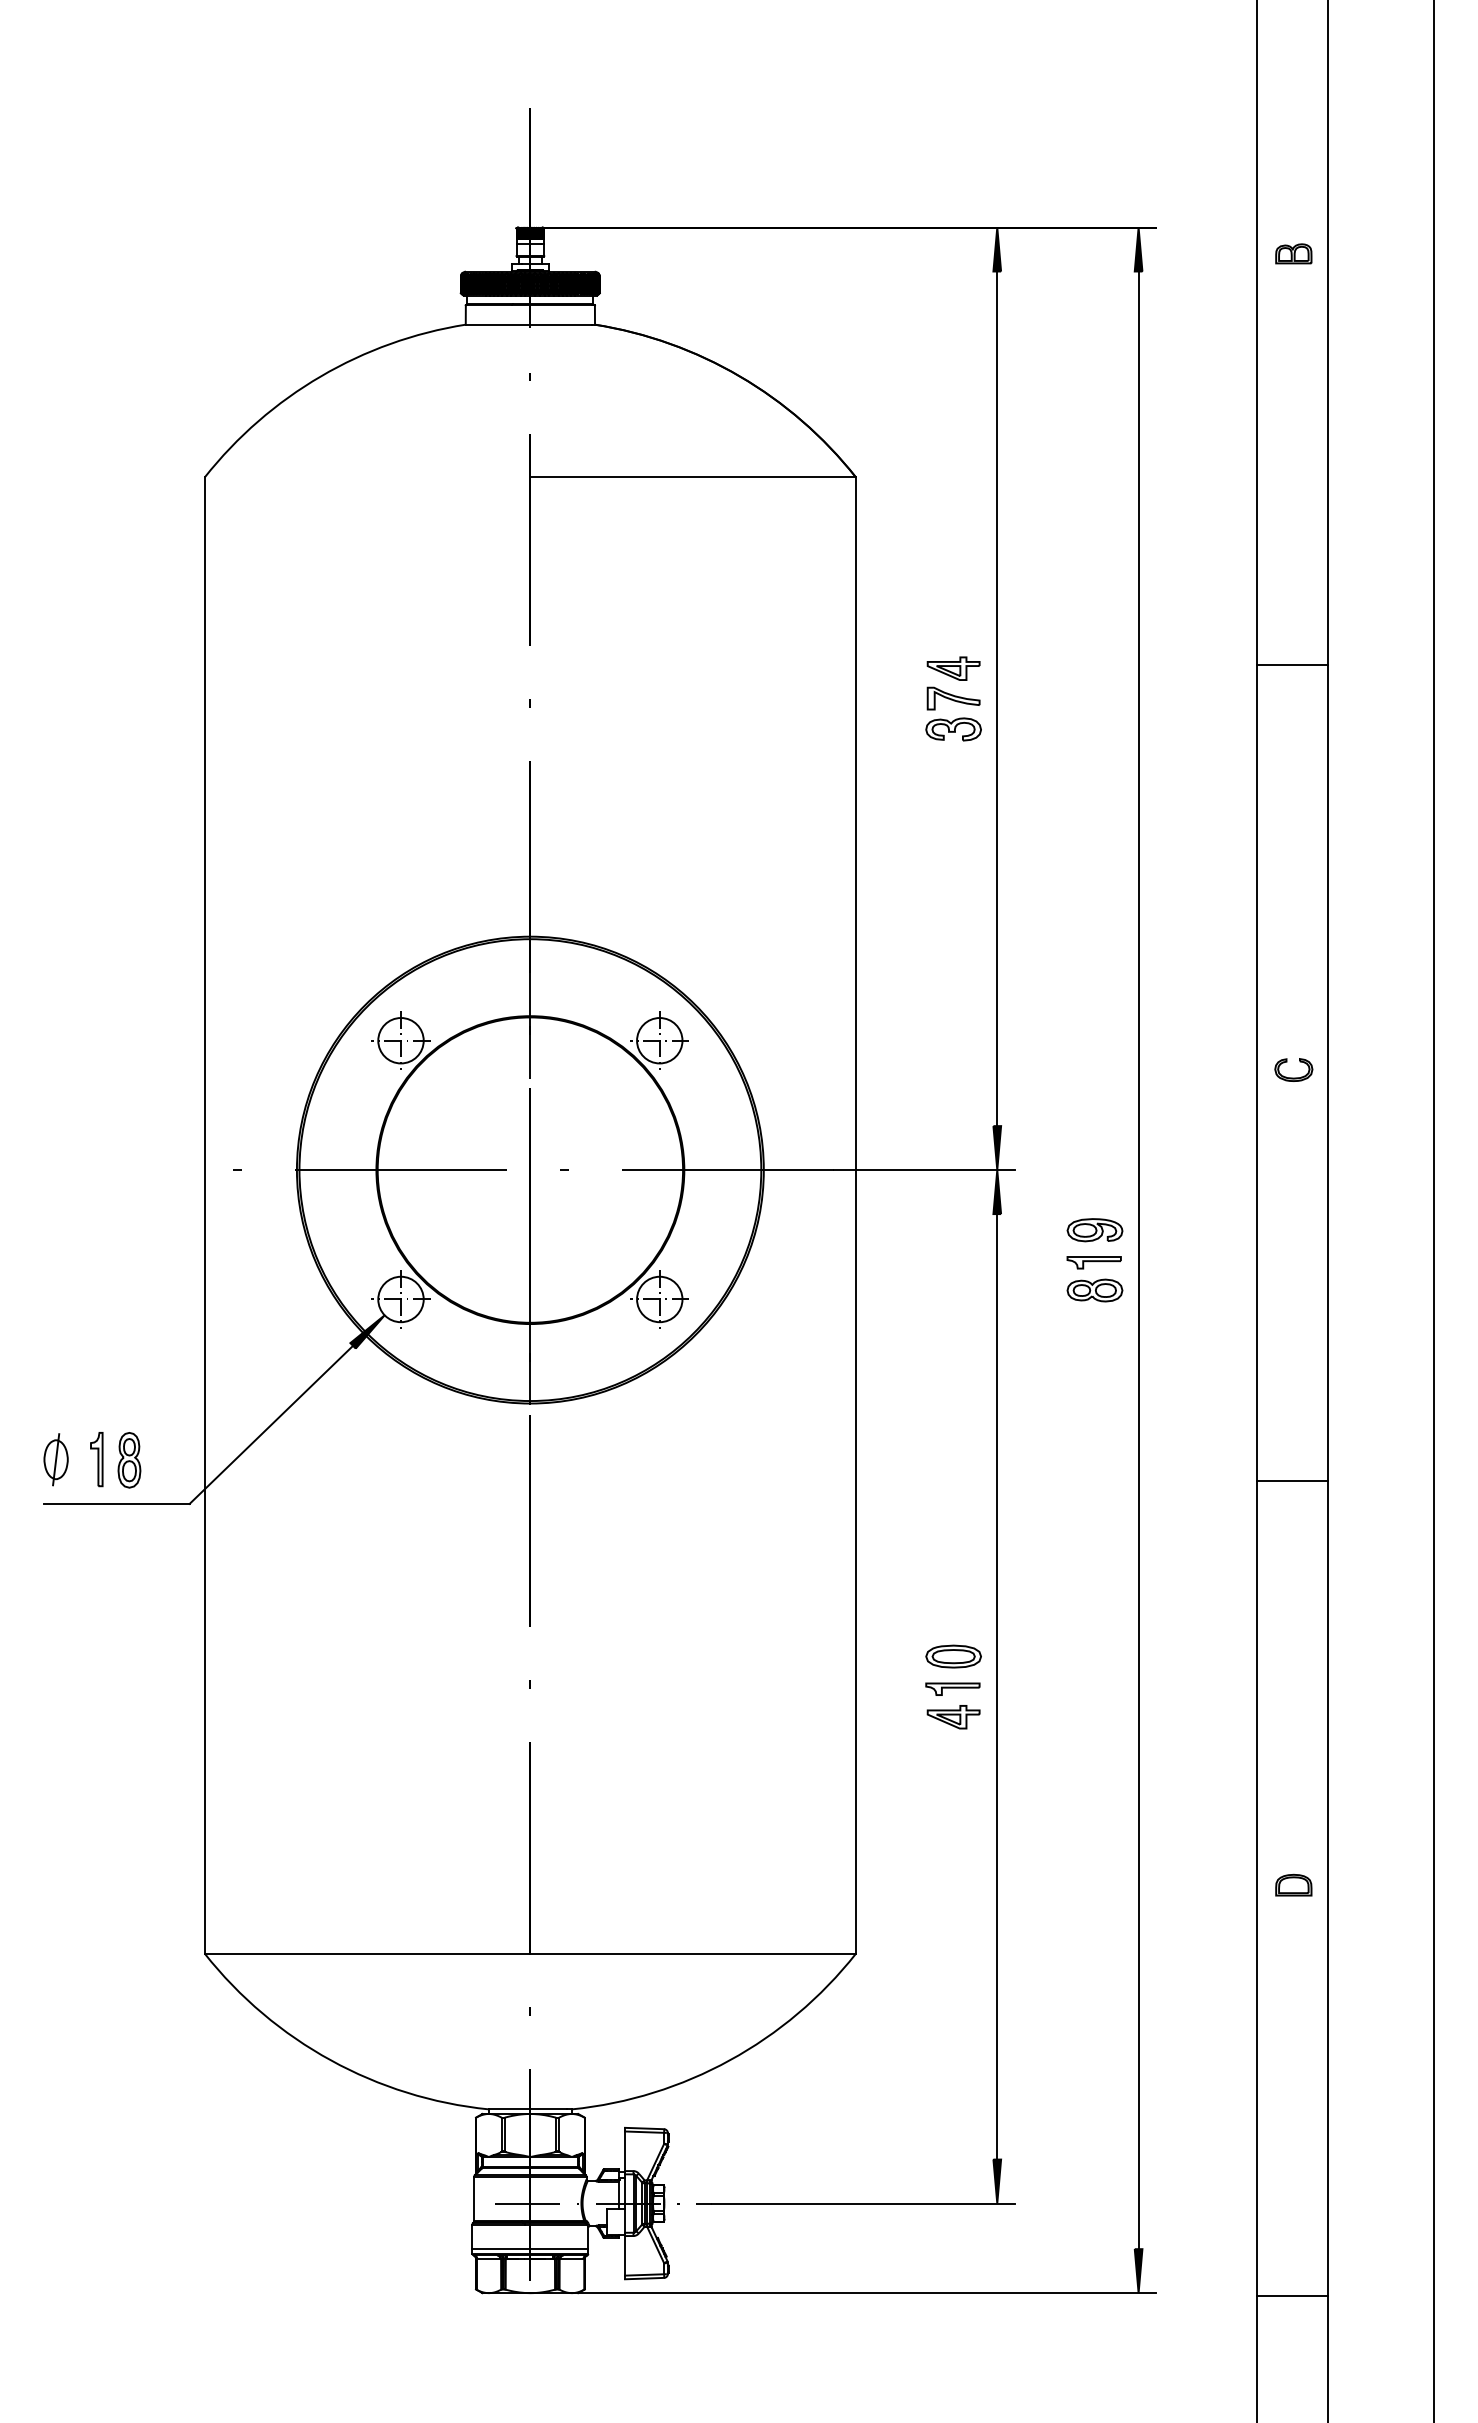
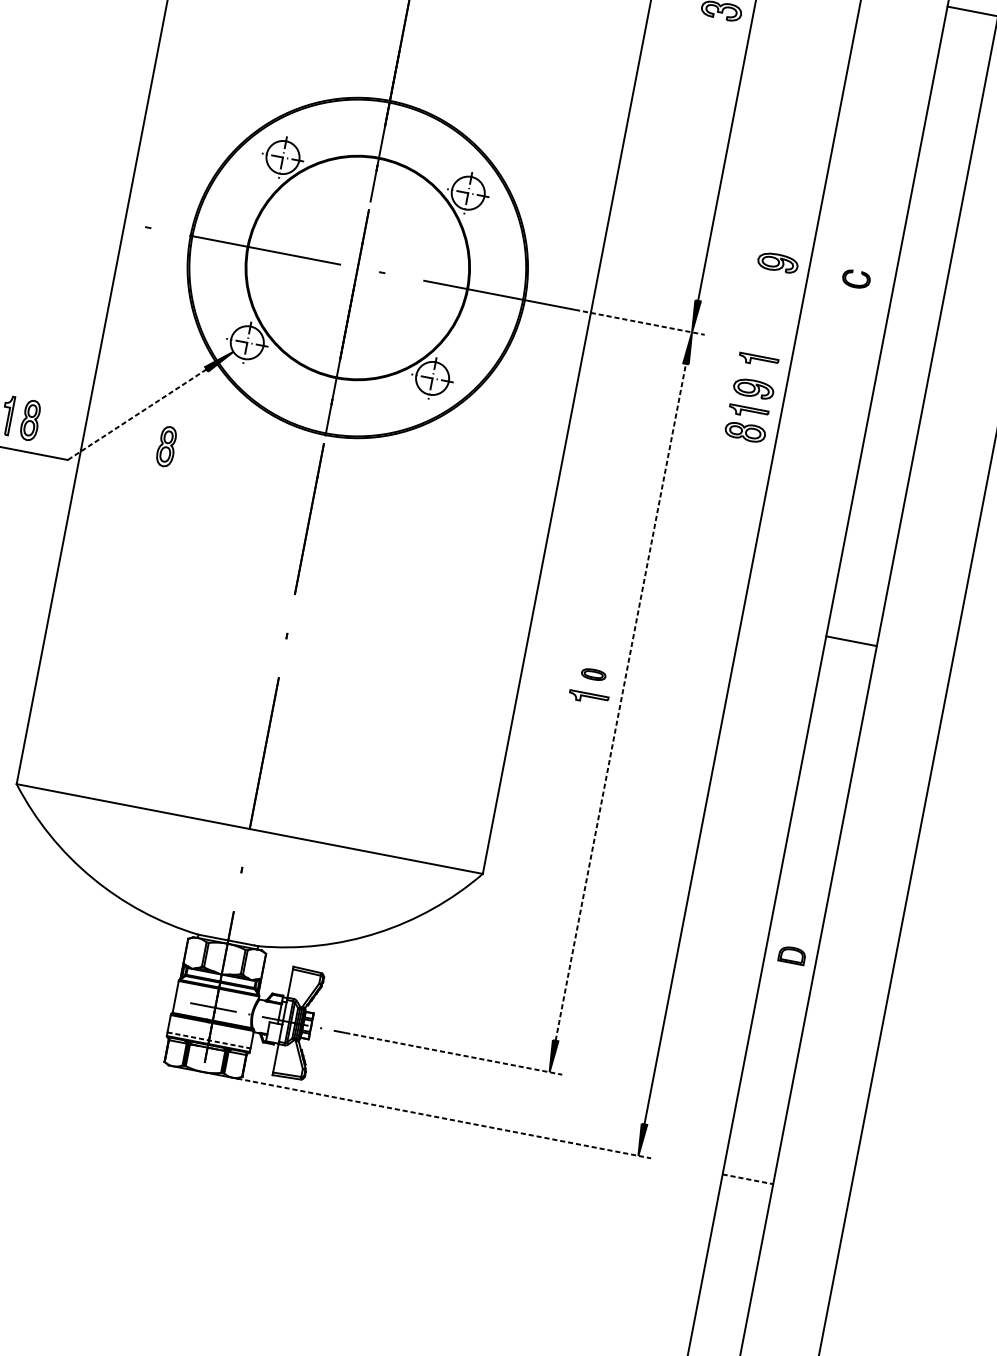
part: (1094, 1054) -> (777, 263), added
part: (1293, 1077) -> (855, 284), moved
line: (924, 1170) -> (639, 322), solid -> dashed
part: (1093, 1190) -> (758, 360), added
line: (271, 1424) -> (137, 414), solid -> dashed
part: (319, 1460) -> (166, 446), added
line: (1291, 1480) -> (851, 640), moved
part: (953, 1656) -> (593, 674), size x0.6
line: (997, 1686) -> (621, 702), solid -> dashed
part: (953, 1717) -> (585, 718), removed
part: (1293, 1884) -> (792, 954), moved
line: (864, 2203) -> (454, 1053), solid -> dashed
line: (530, 2248) -> (209, 1040), solid -> dashed
line: (867, 2293) -> (444, 1118), solid -> dashed
line: (1292, 2296) -> (748, 1179), solid -> dashed

